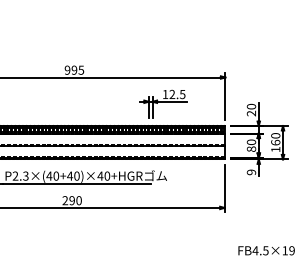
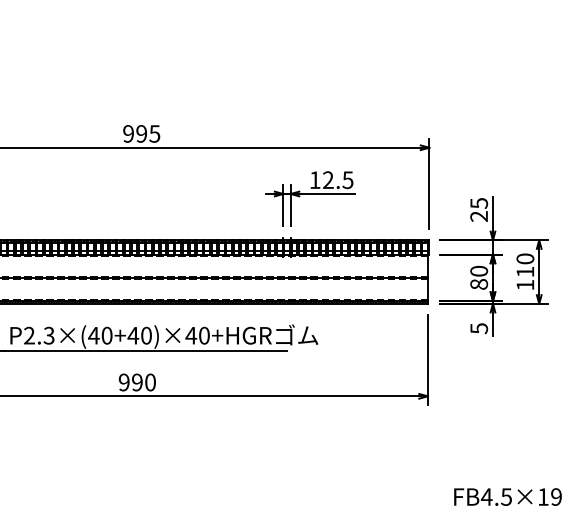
text: (250, 106) -> (477, 203), 20 -> 25
text: (275, 142) -> (524, 271), 160 -> 110
text: (250, 172) -> (477, 328), 9 -> 5
text: (65, 200) -> (124, 382), 290 -> 990
text: (266, 250) -> (507, 496), moved

